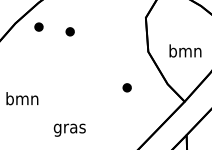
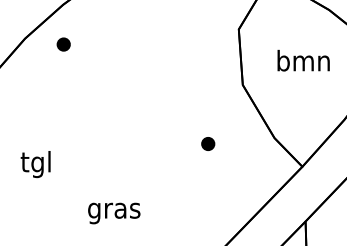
part: (69, 31) -> (113, 51), removed
text: (185, 50) -> (303, 59), moved
text: (22, 100) -> (36, 164), bmn -> tgl

